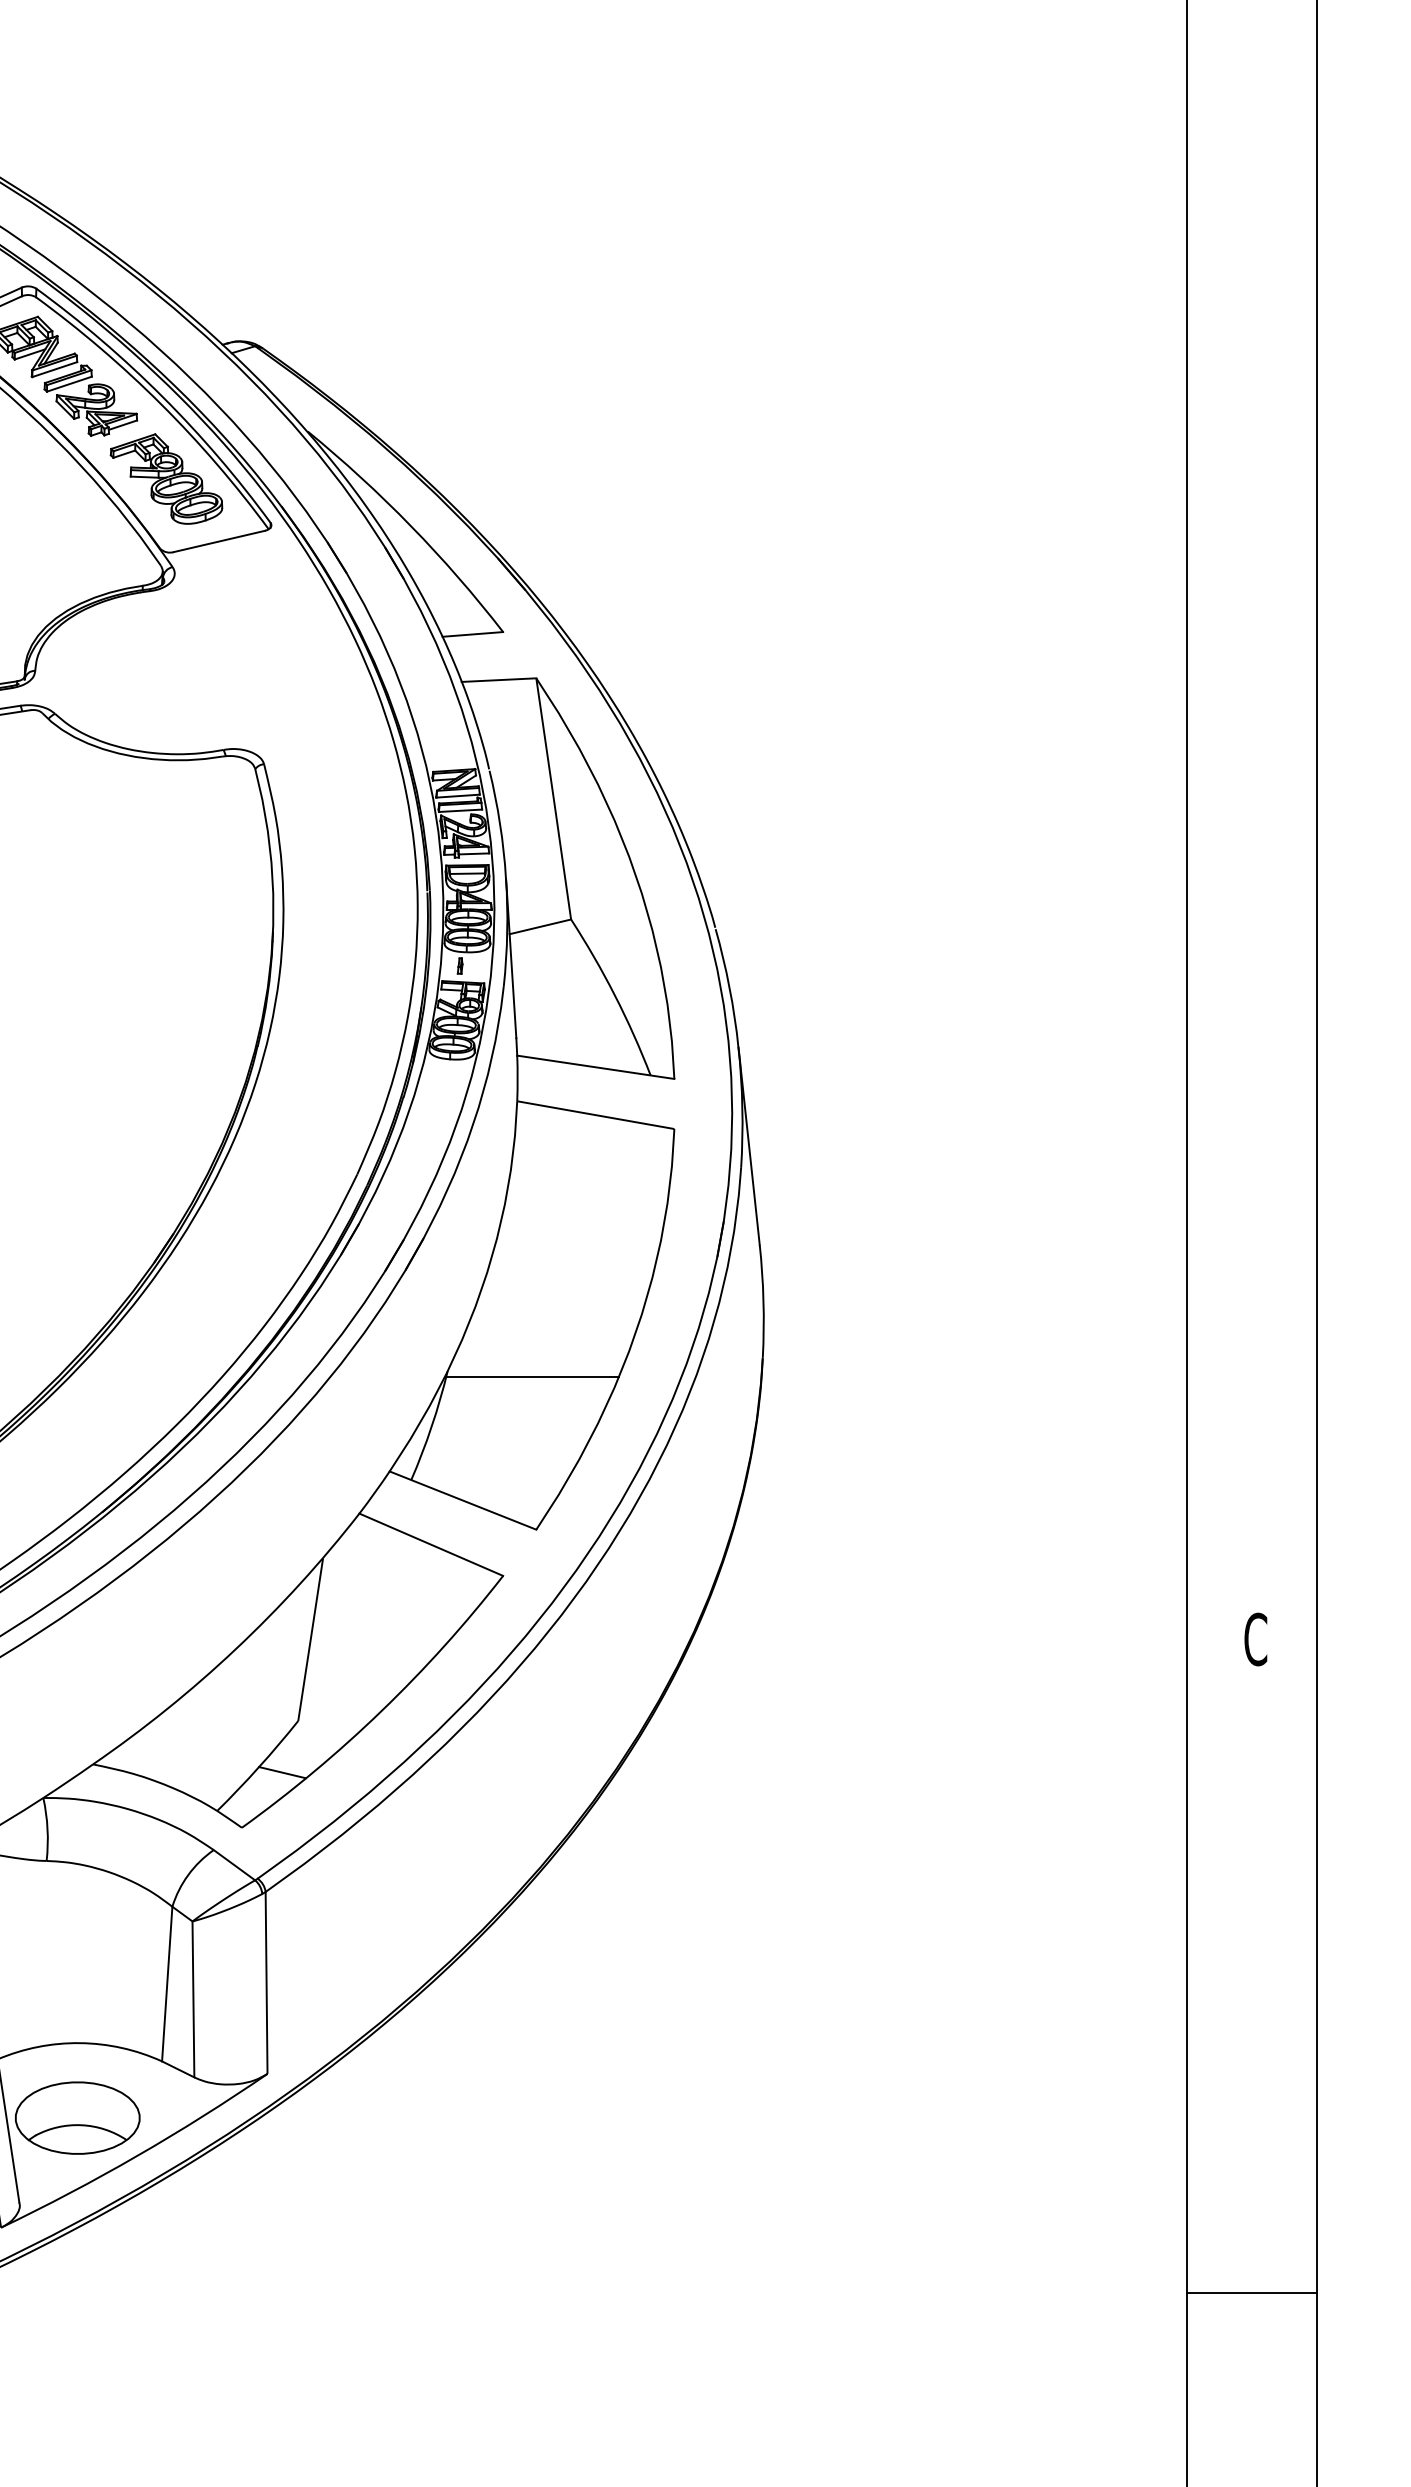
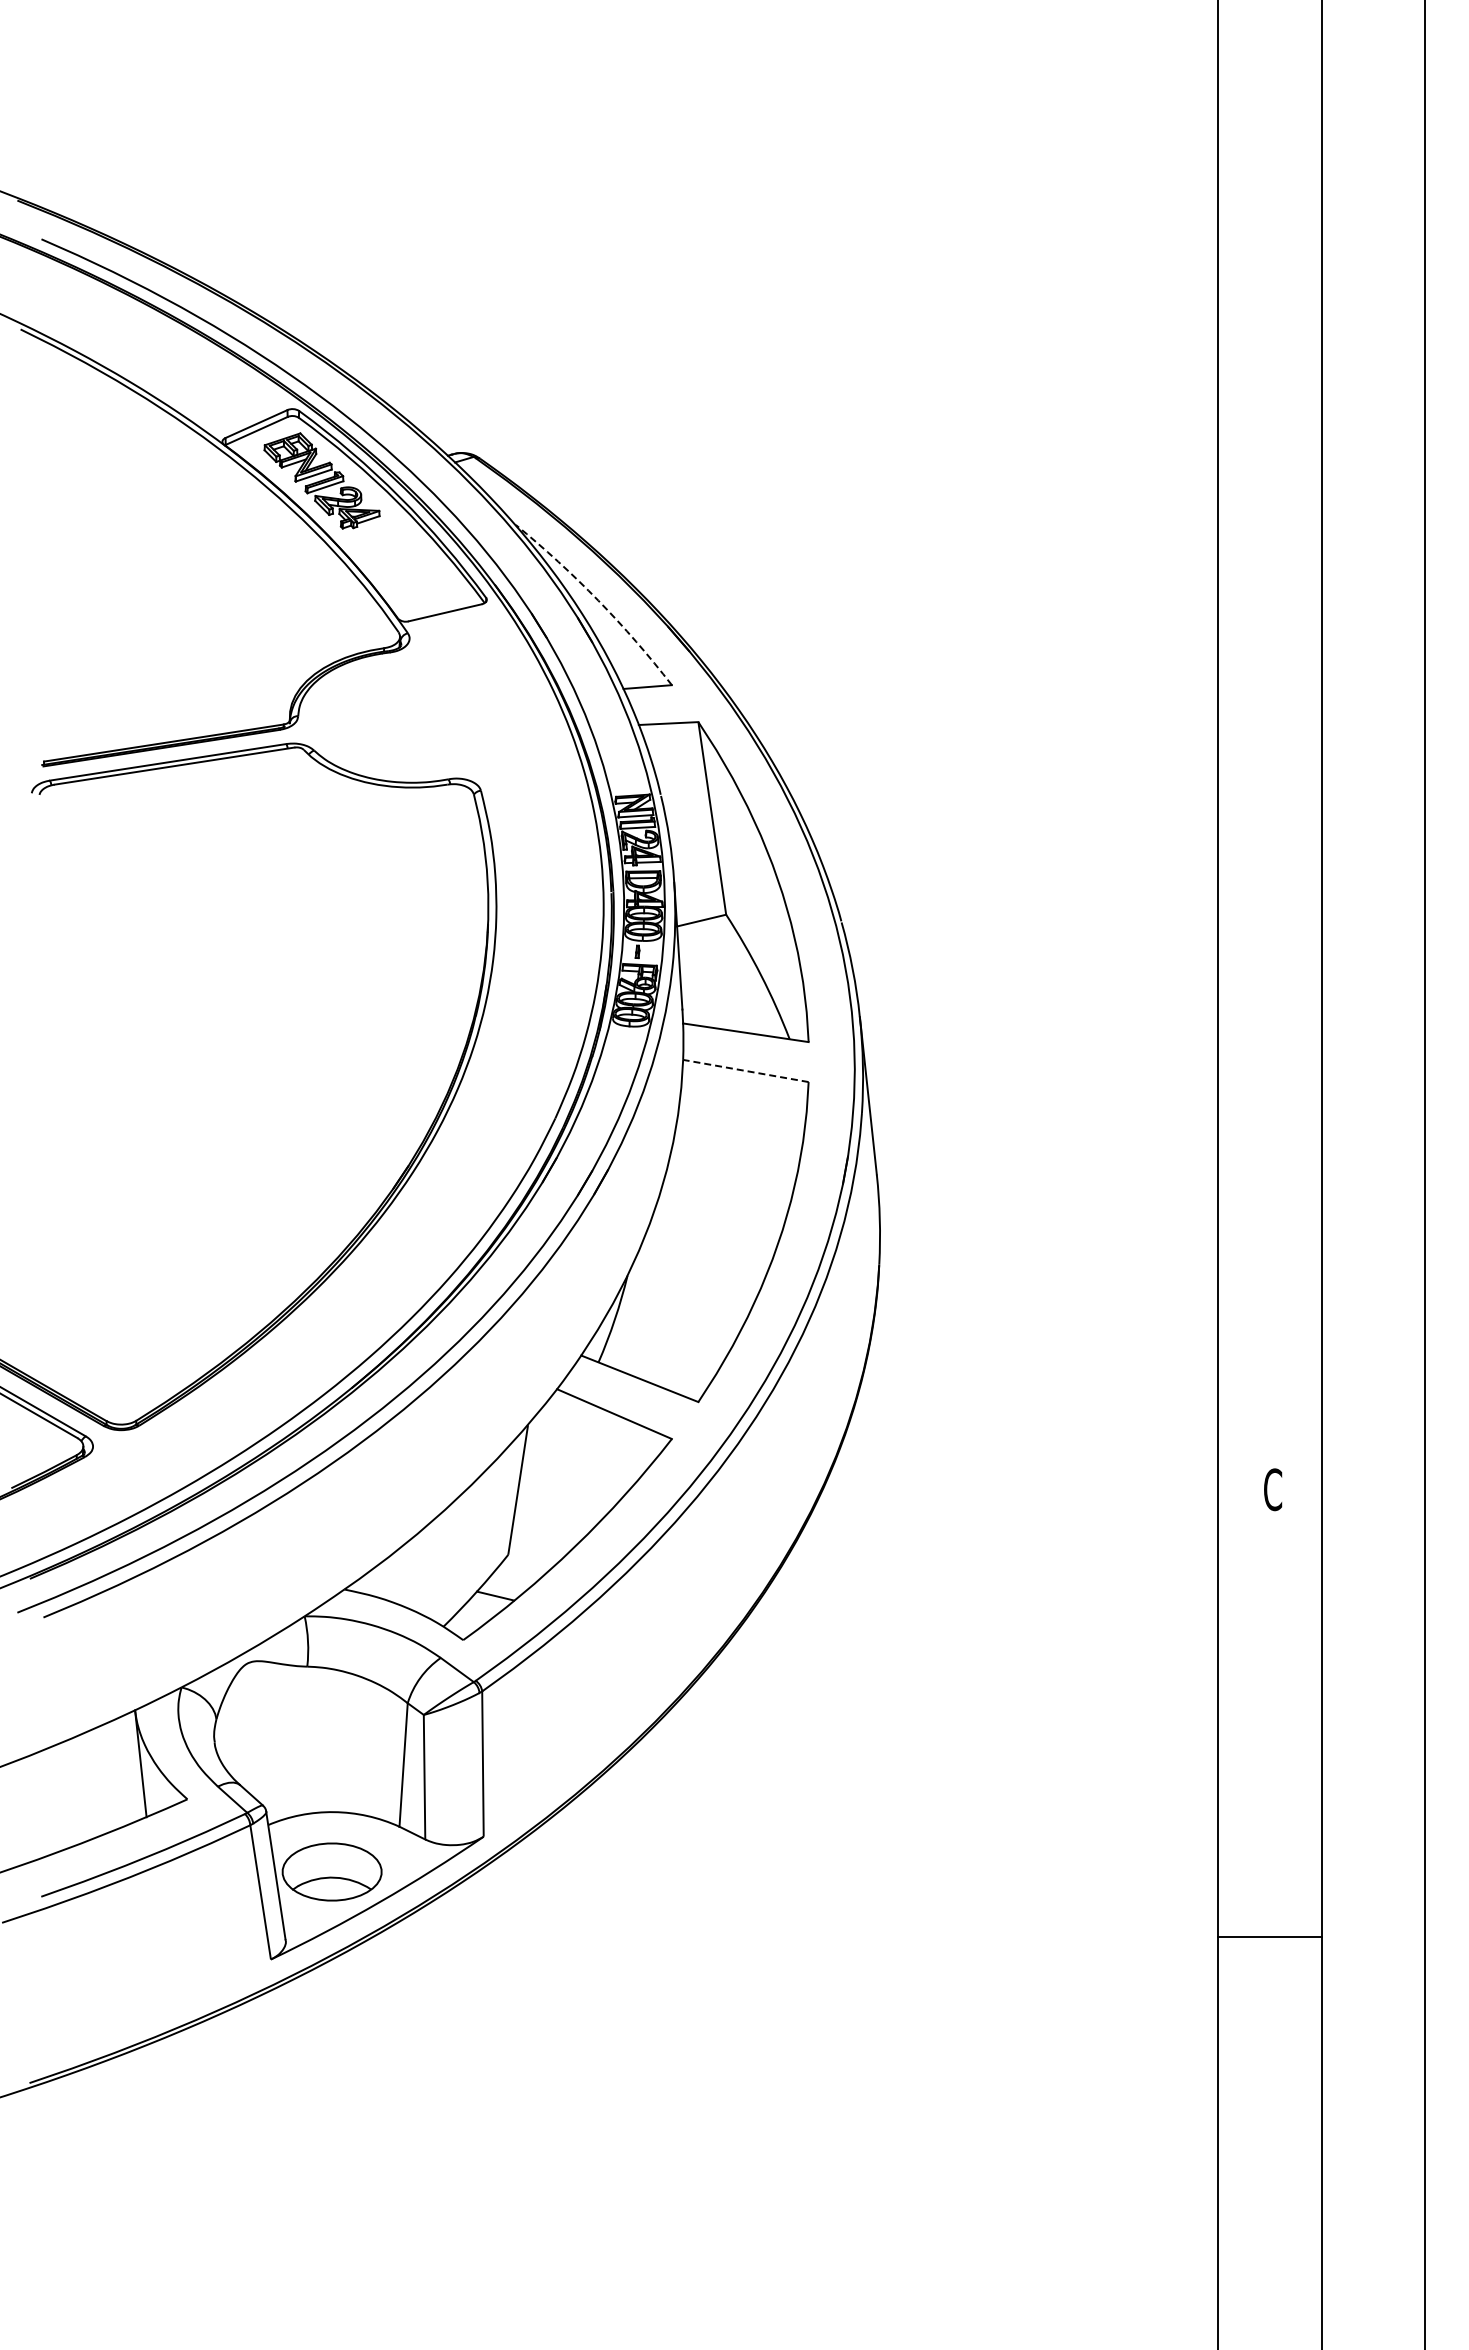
part: (165, 478) -> (402, 562), removed
arc: (411, 526) -> (598, 600), solid -> dashed
line: (595, 1114) -> (745, 1070), solid -> dashed
line: (532, 1377) -> (695, 1280), removed
line: (1251, 2292) -> (1269, 1937), moved

